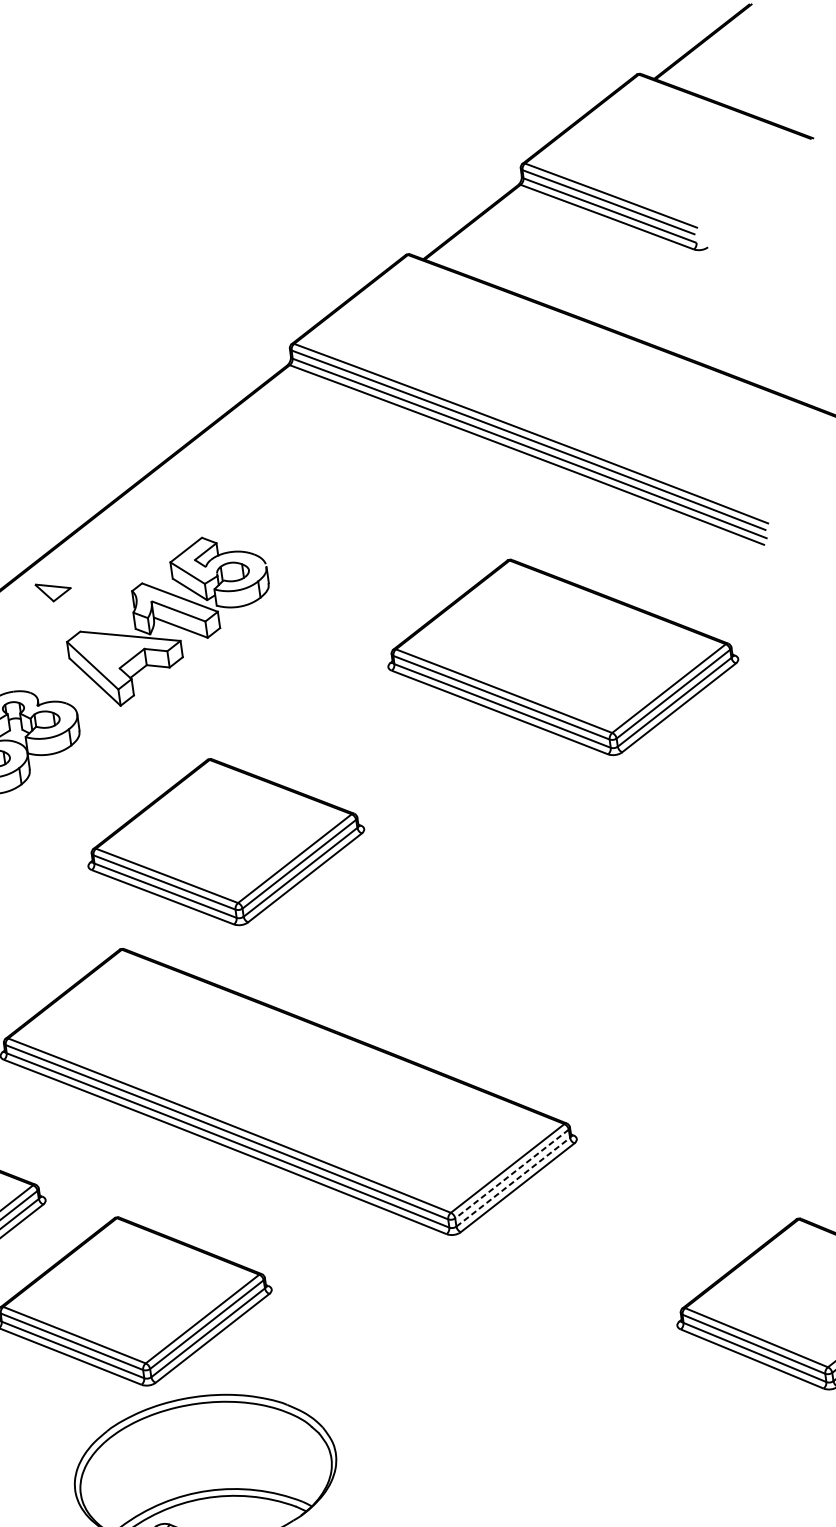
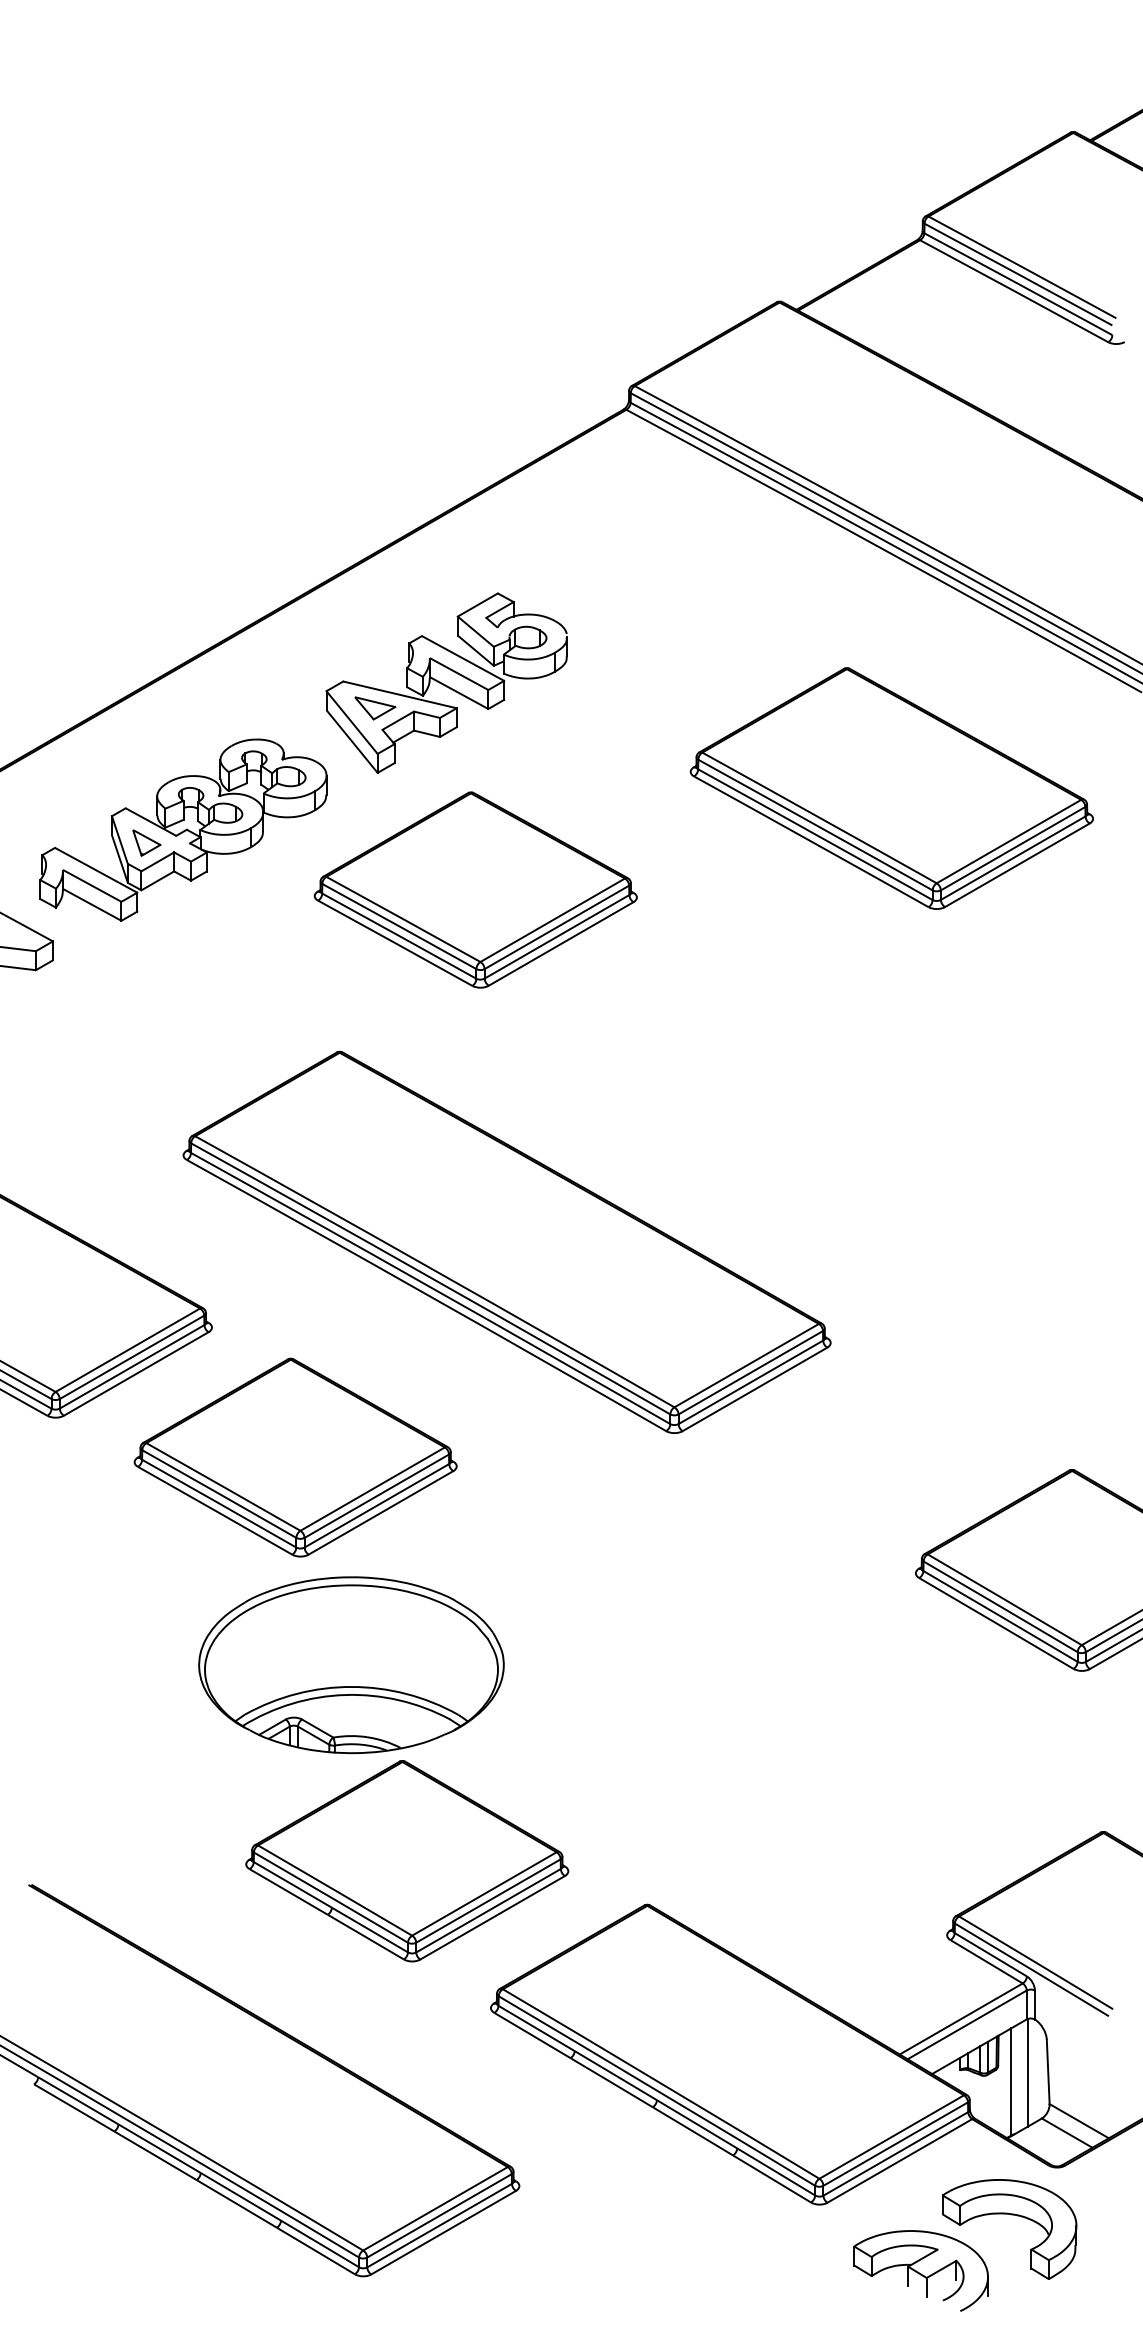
part: (53, 591) -> (375, 708), moved
part: (225, 841) -> (475, 889), moved
line: (511, 1173) -> (750, 1372), dashed -> solid
line: (513, 1182) -> (751, 1382), dashed -> solid

